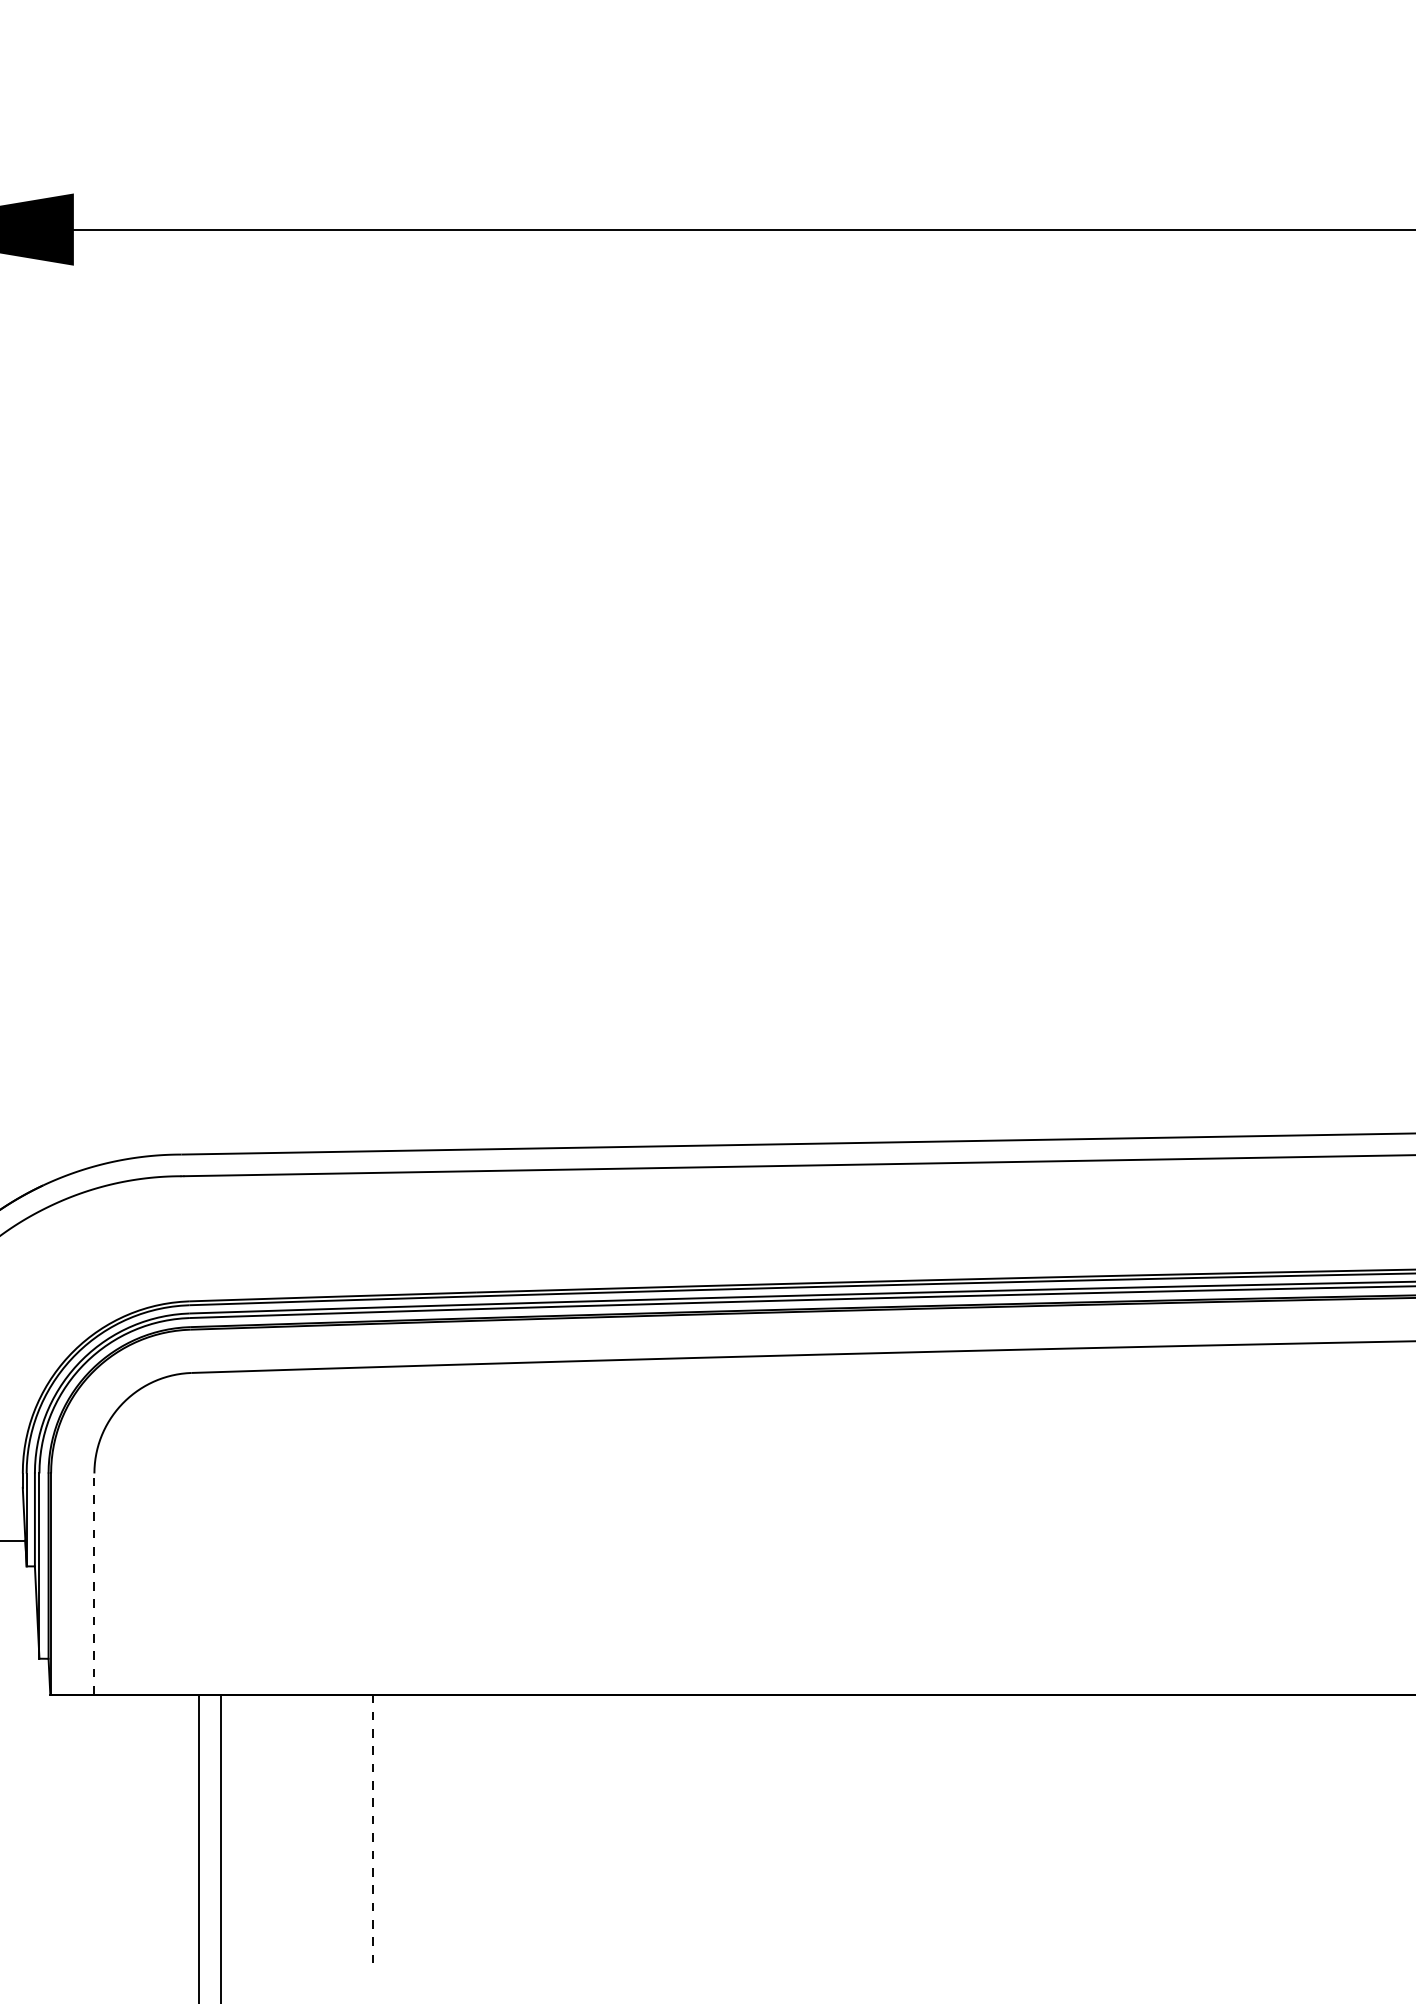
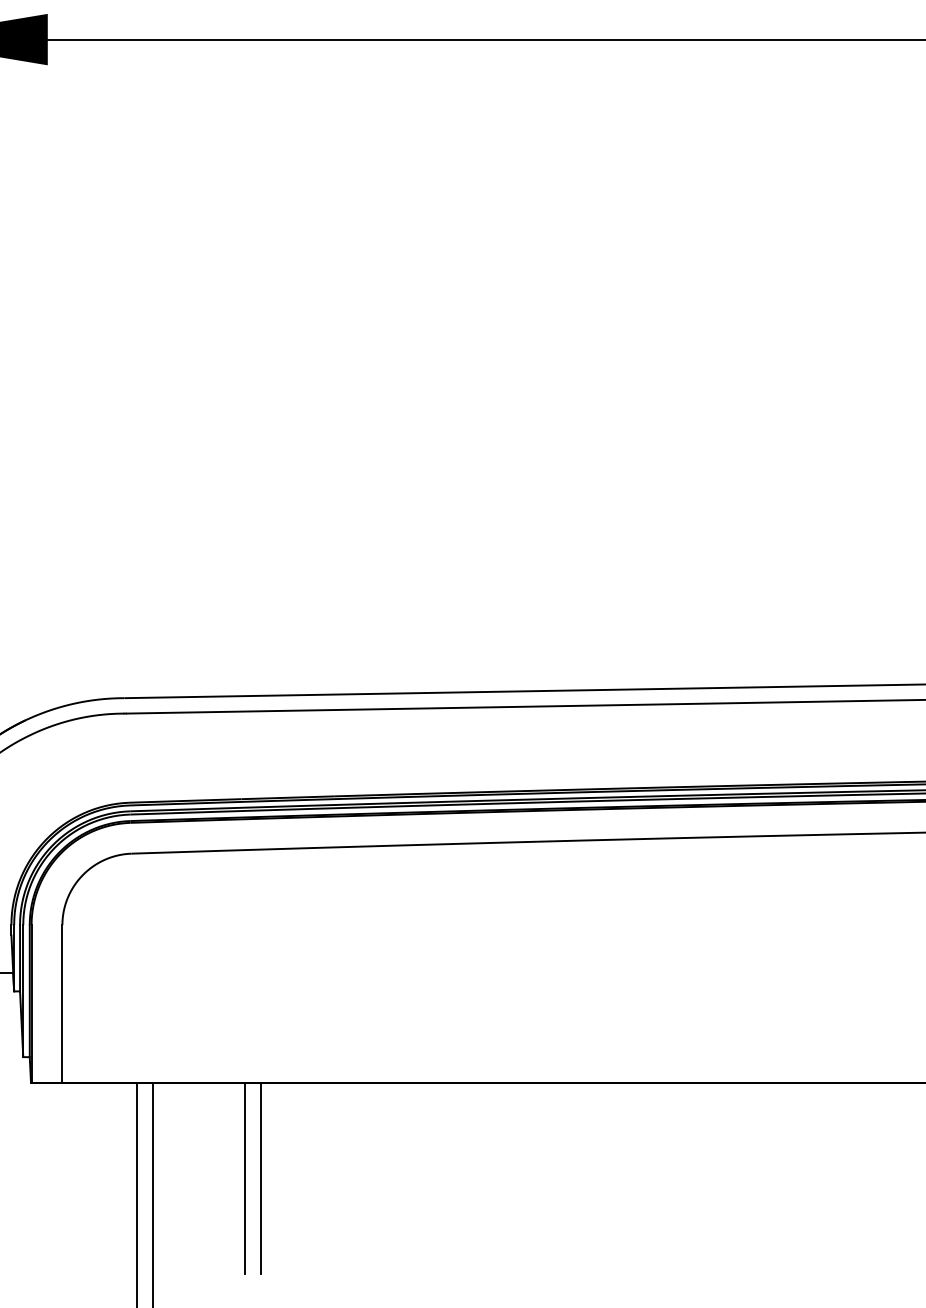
line: (94, 1584) -> (62, 1004), dashed -> solid
line: (351, 1828) -> (245, 1178), added
line: (372, 1828) -> (260, 1178), dashed -> solid

